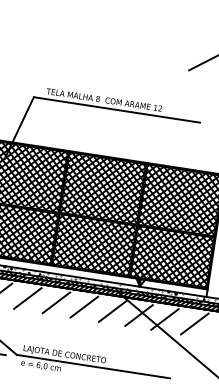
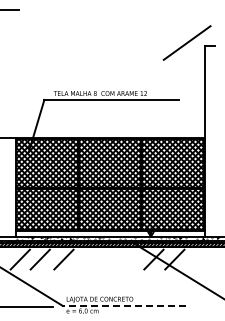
line: (55, 302) -> (86, 259), removed
line: (84, 306) -> (109, 259), removed
line: (112, 311) -> (132, 259), removed
line: (194, 323) -> (198, 259), removed
line: (94, 366) -> (124, 305), solid -> dashed

